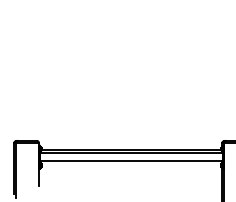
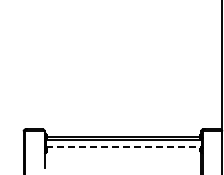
line: (131, 160) -> (123, 146), solid -> dashed

